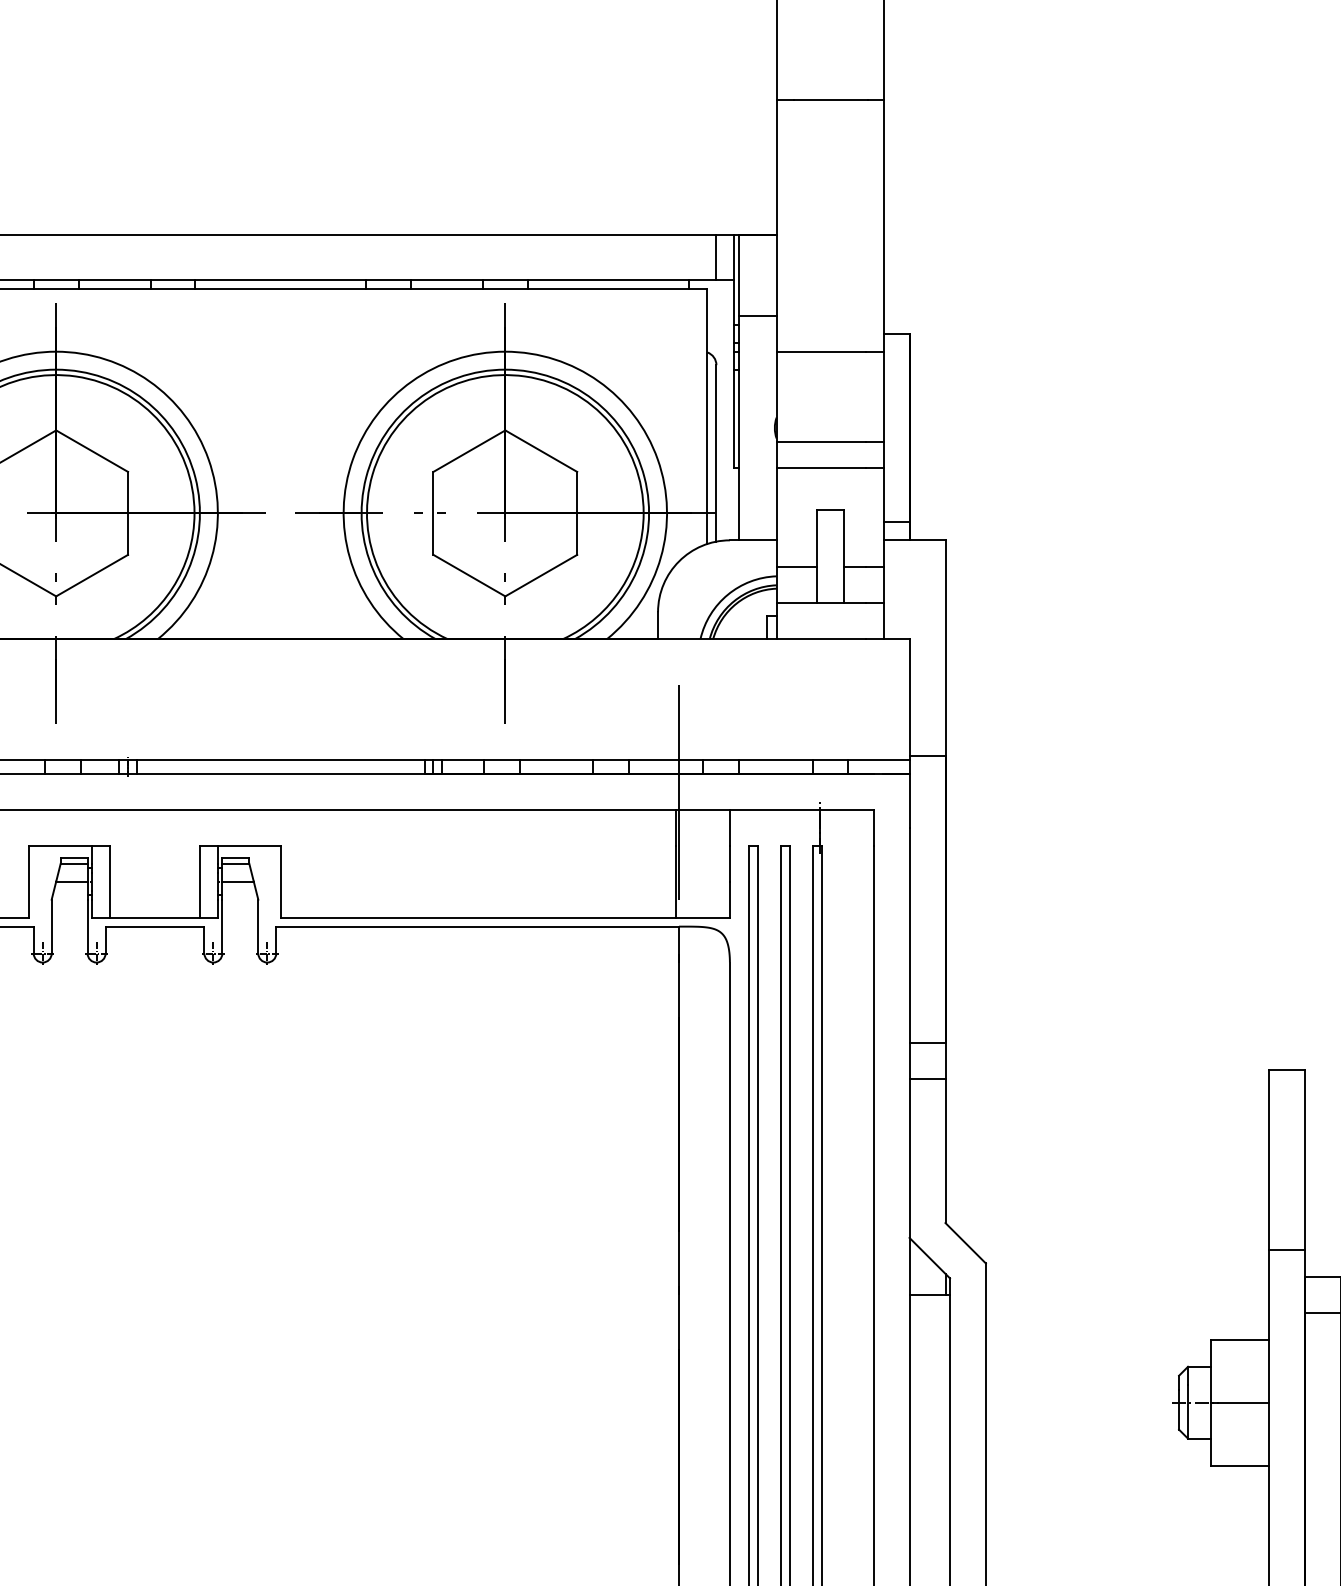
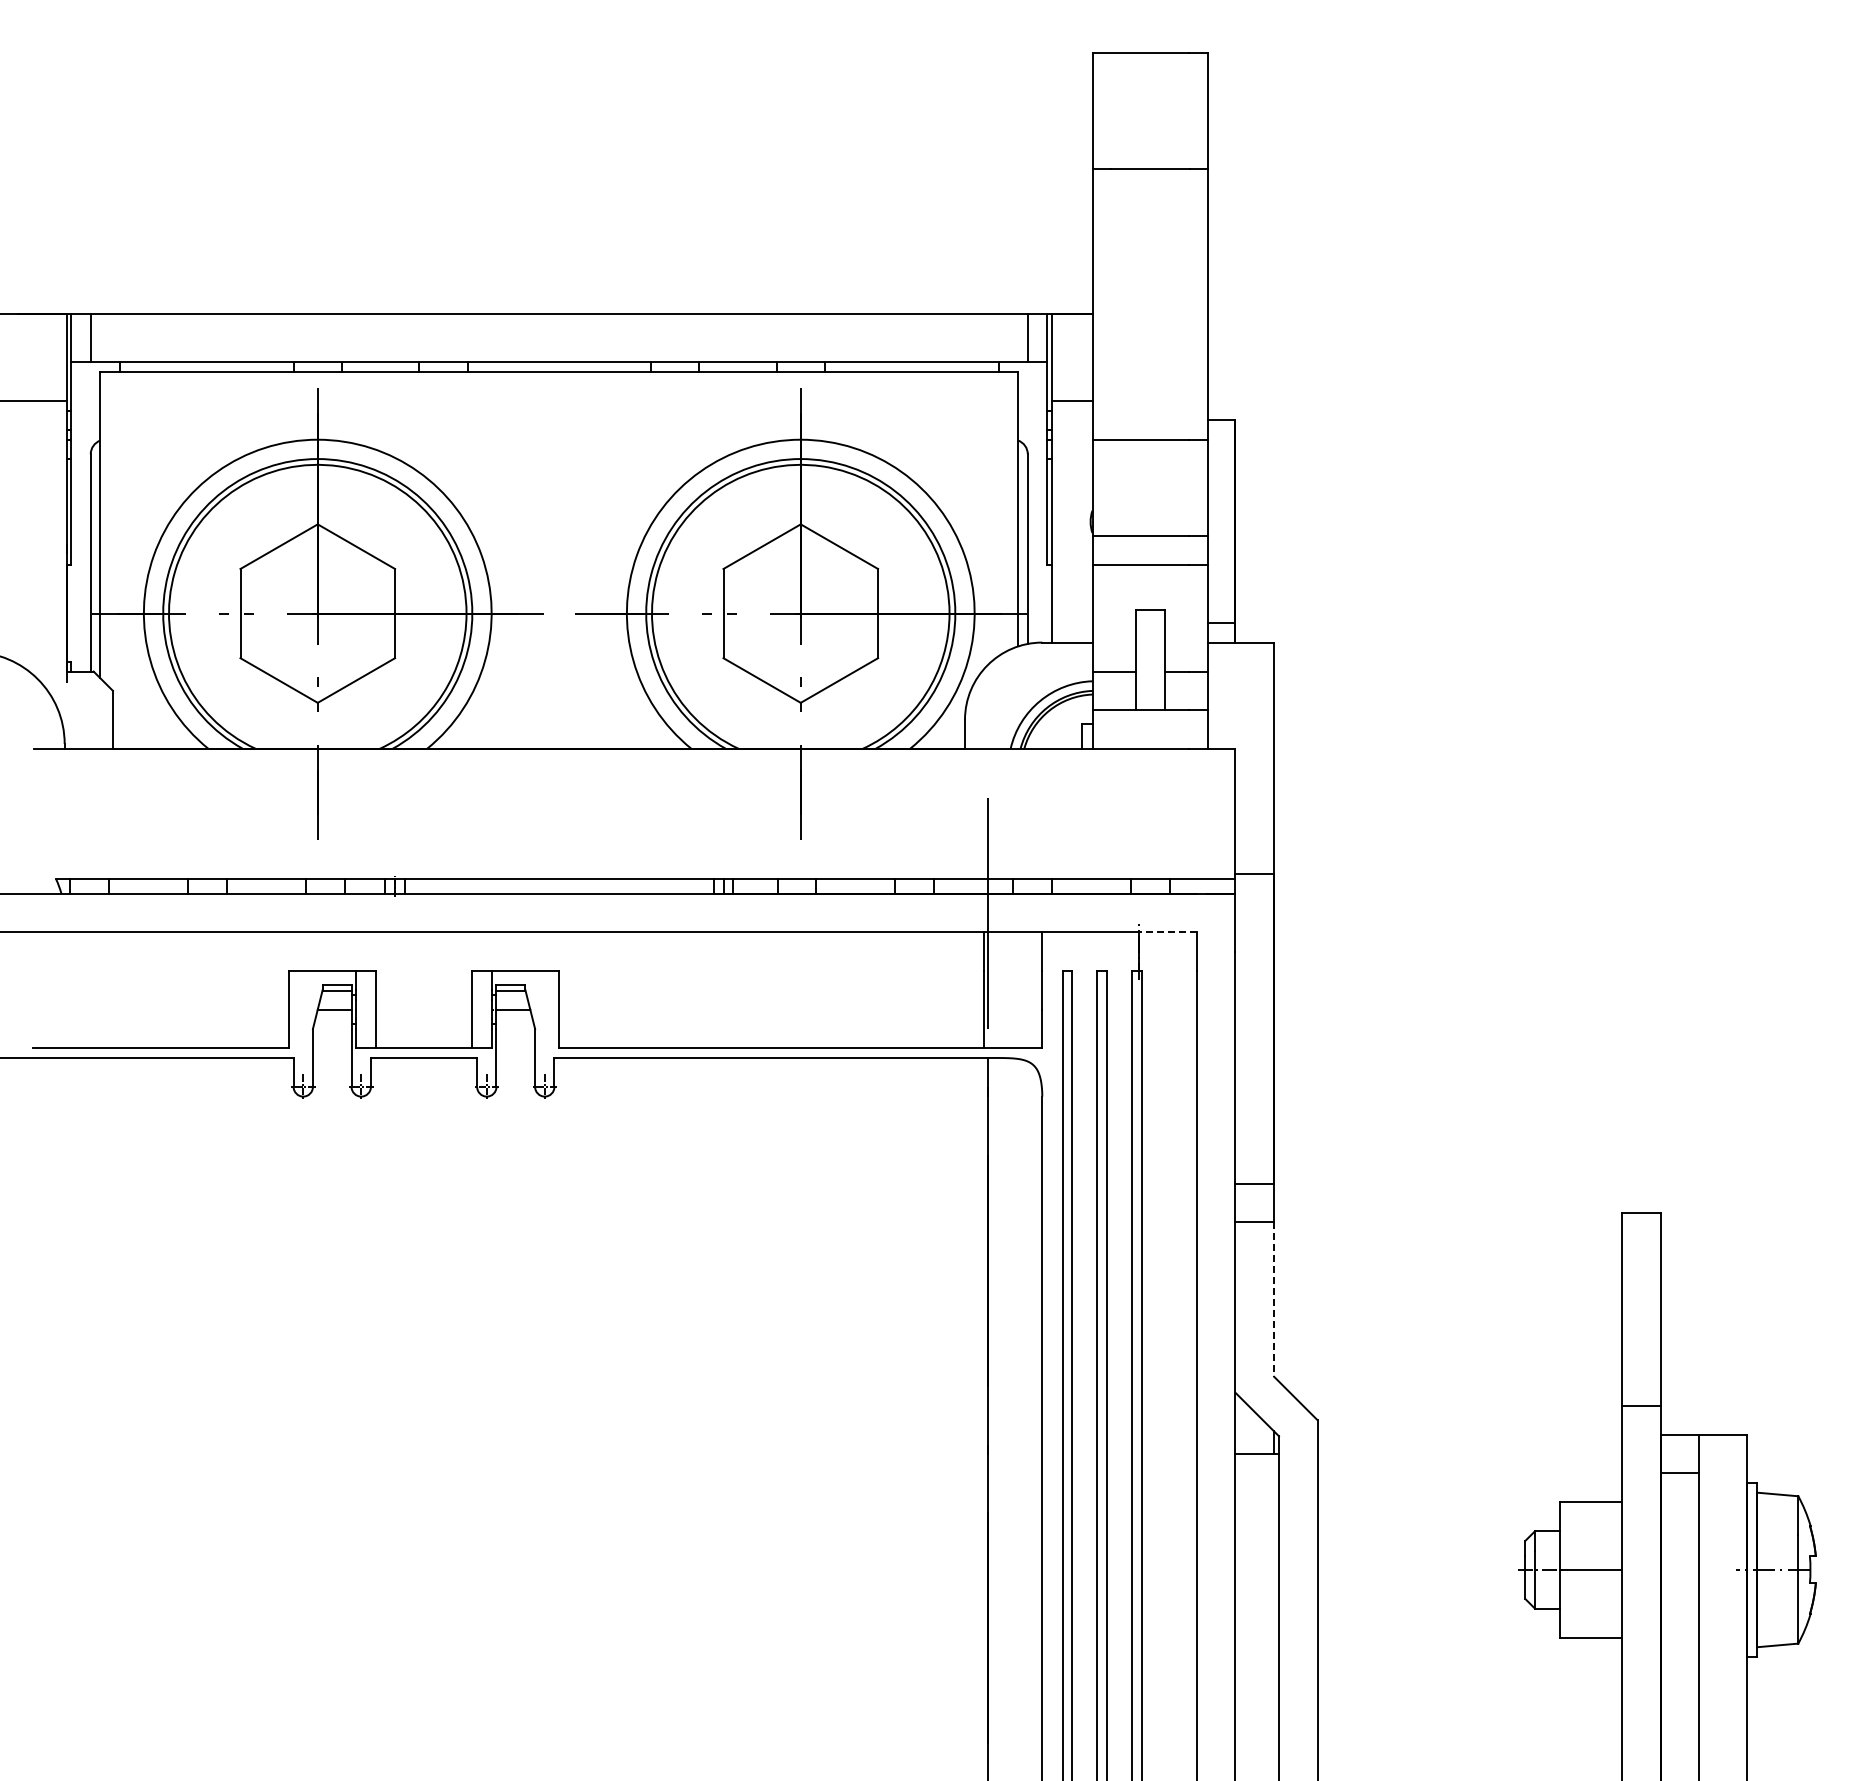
line: (846, 809) -> (1167, 932), solid -> dashed
line: (945, 1151) -> (1274, 1299), solid -> dashed

